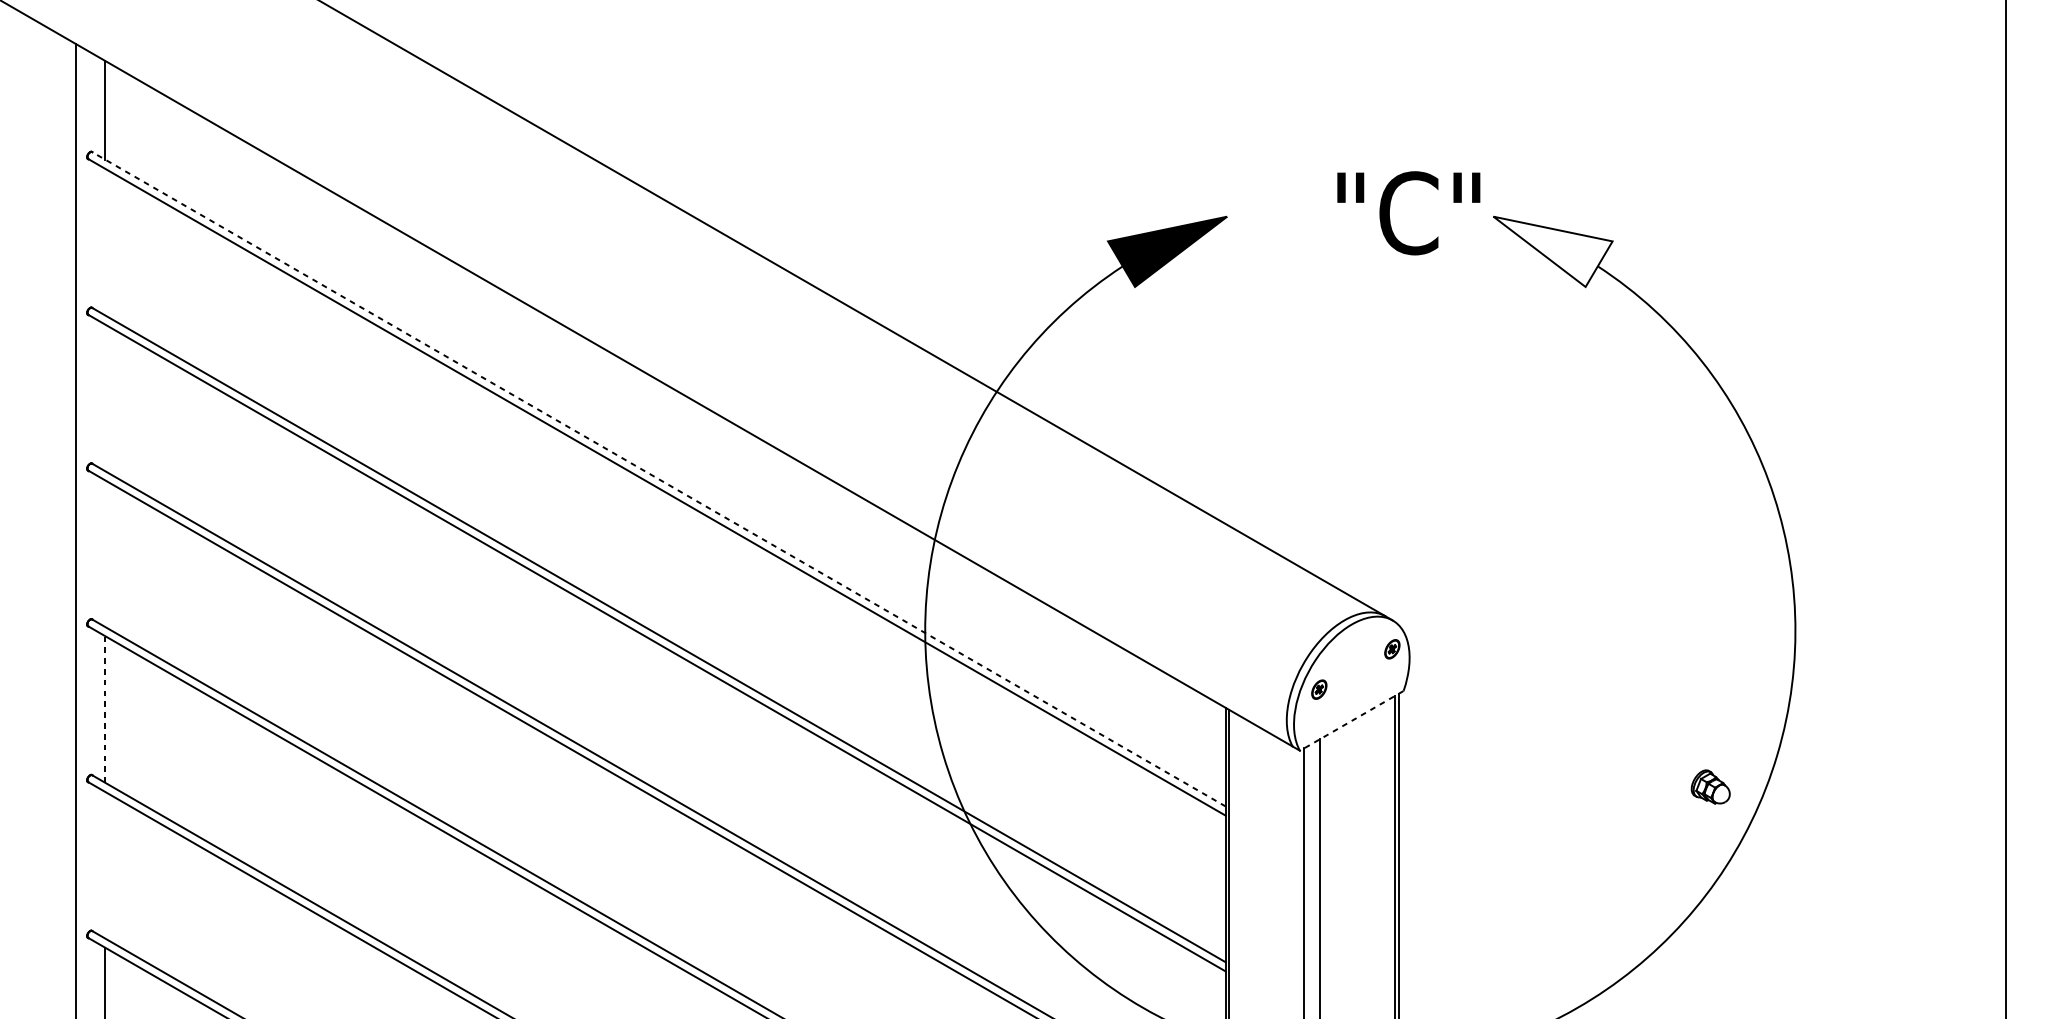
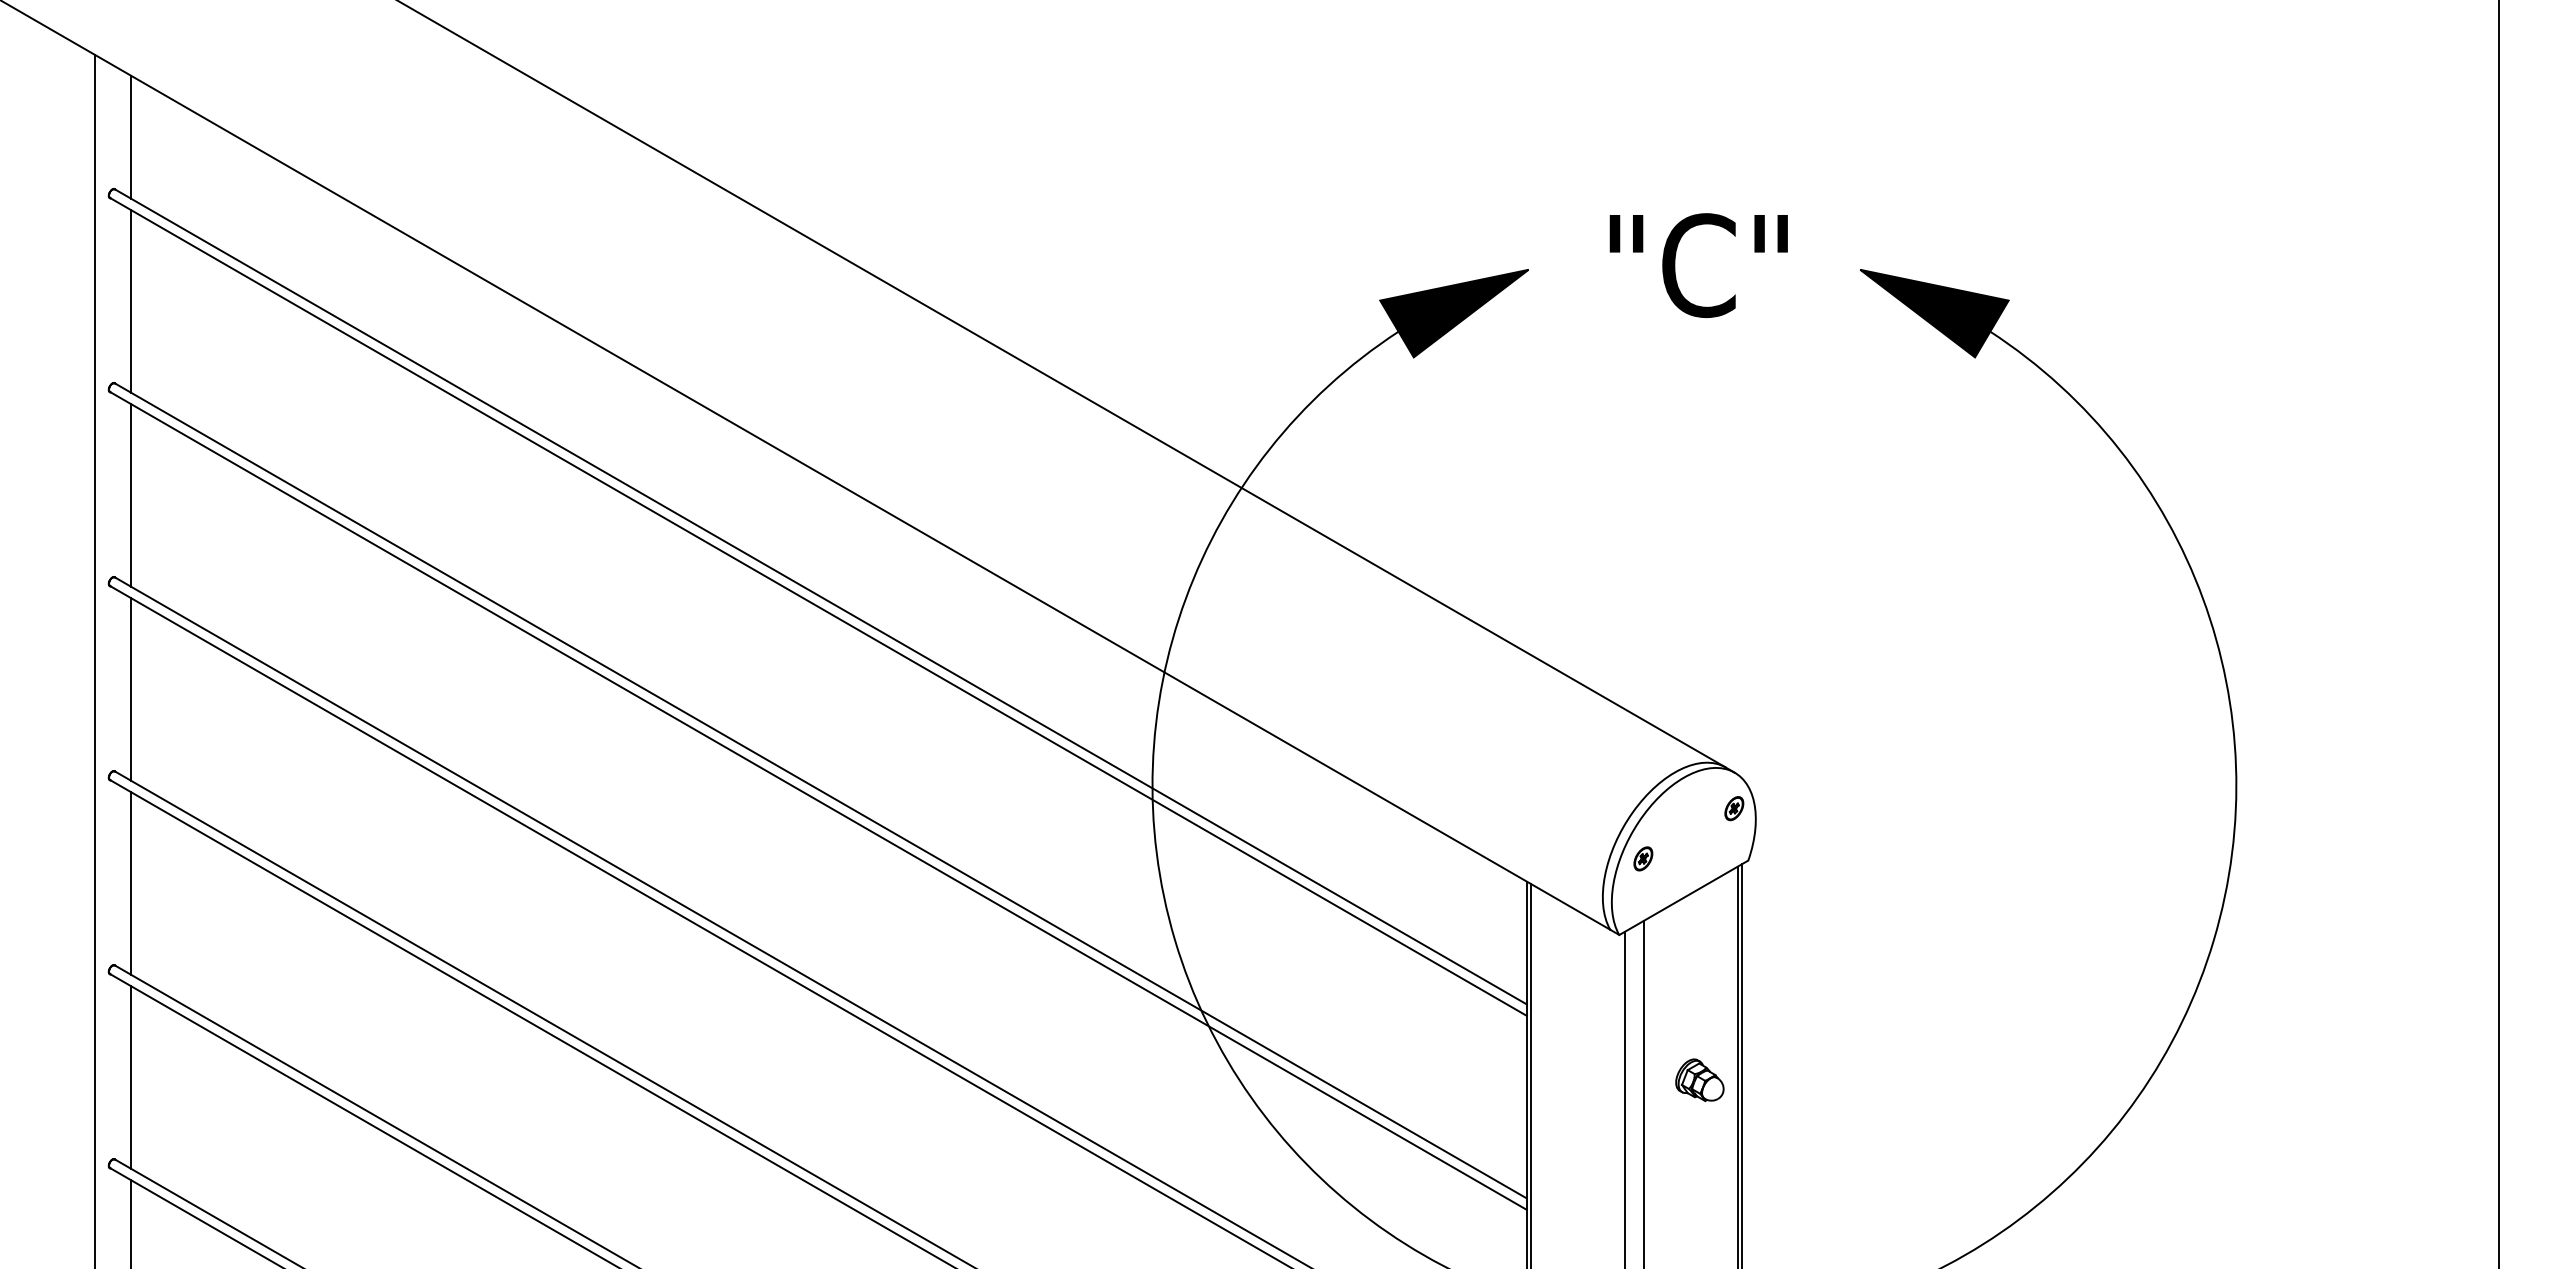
text: (1408, 213) -> (1698, 265), moved
line: (105, 242) -> (131, 301), added
fill: (1553, 251) -> (1934, 313), added
line: (105, 397) -> (131, 495), added
line: (658, 478) -> (820, 596), dashed -> solid
line: (105, 553) -> (131, 689), added
line: (105, 709) -> (131, 883), dashed -> solid
line: (1351, 721) -> (1683, 898), dashed -> solid
part: (1710, 786) -> (1699, 1079), moved
line: (105, 865) -> (131, 1077), added

